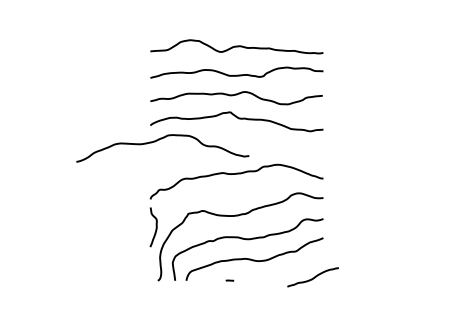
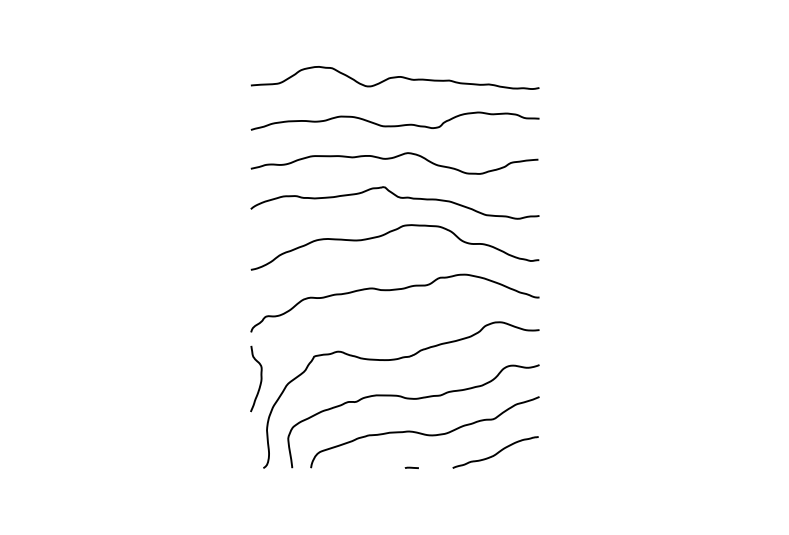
curve: (159, 140) -> (389, 234), moved
curve: (313, 277) -> (496, 452), moved
curve: (229, 280) -> (411, 467), moved

